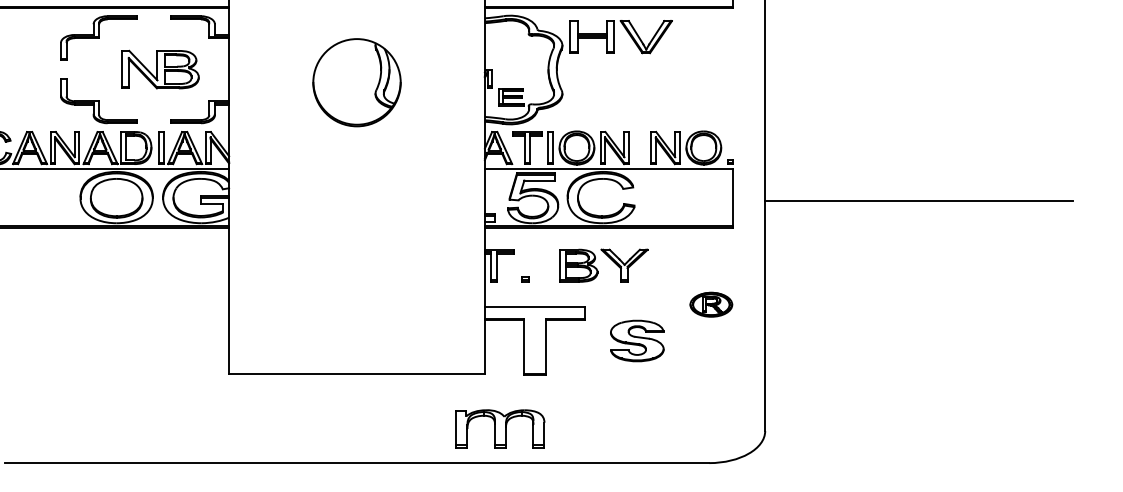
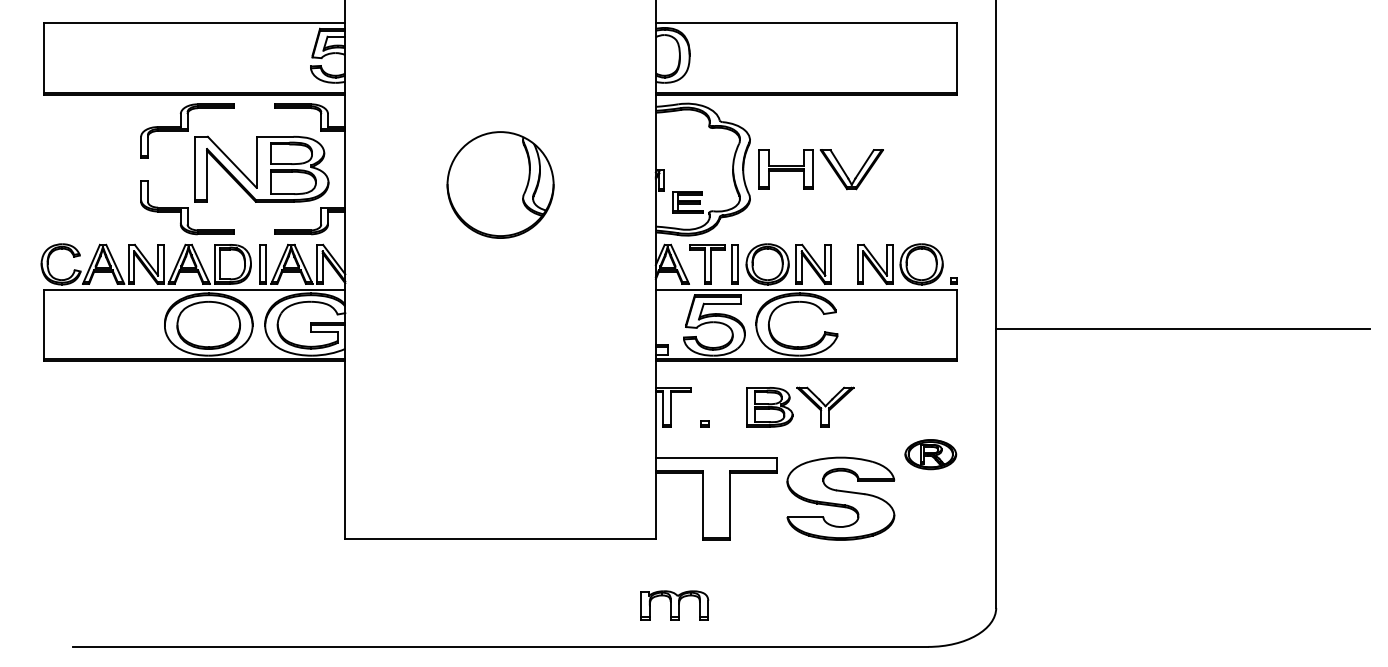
part: (614, 36) -> (813, 169), moved
part: (160, 69) -> (261, 168), size x1.43
part: (636, 340) -> (840, 498), size x1.67
part: (500, 428) -> (674, 605), size x0.62

